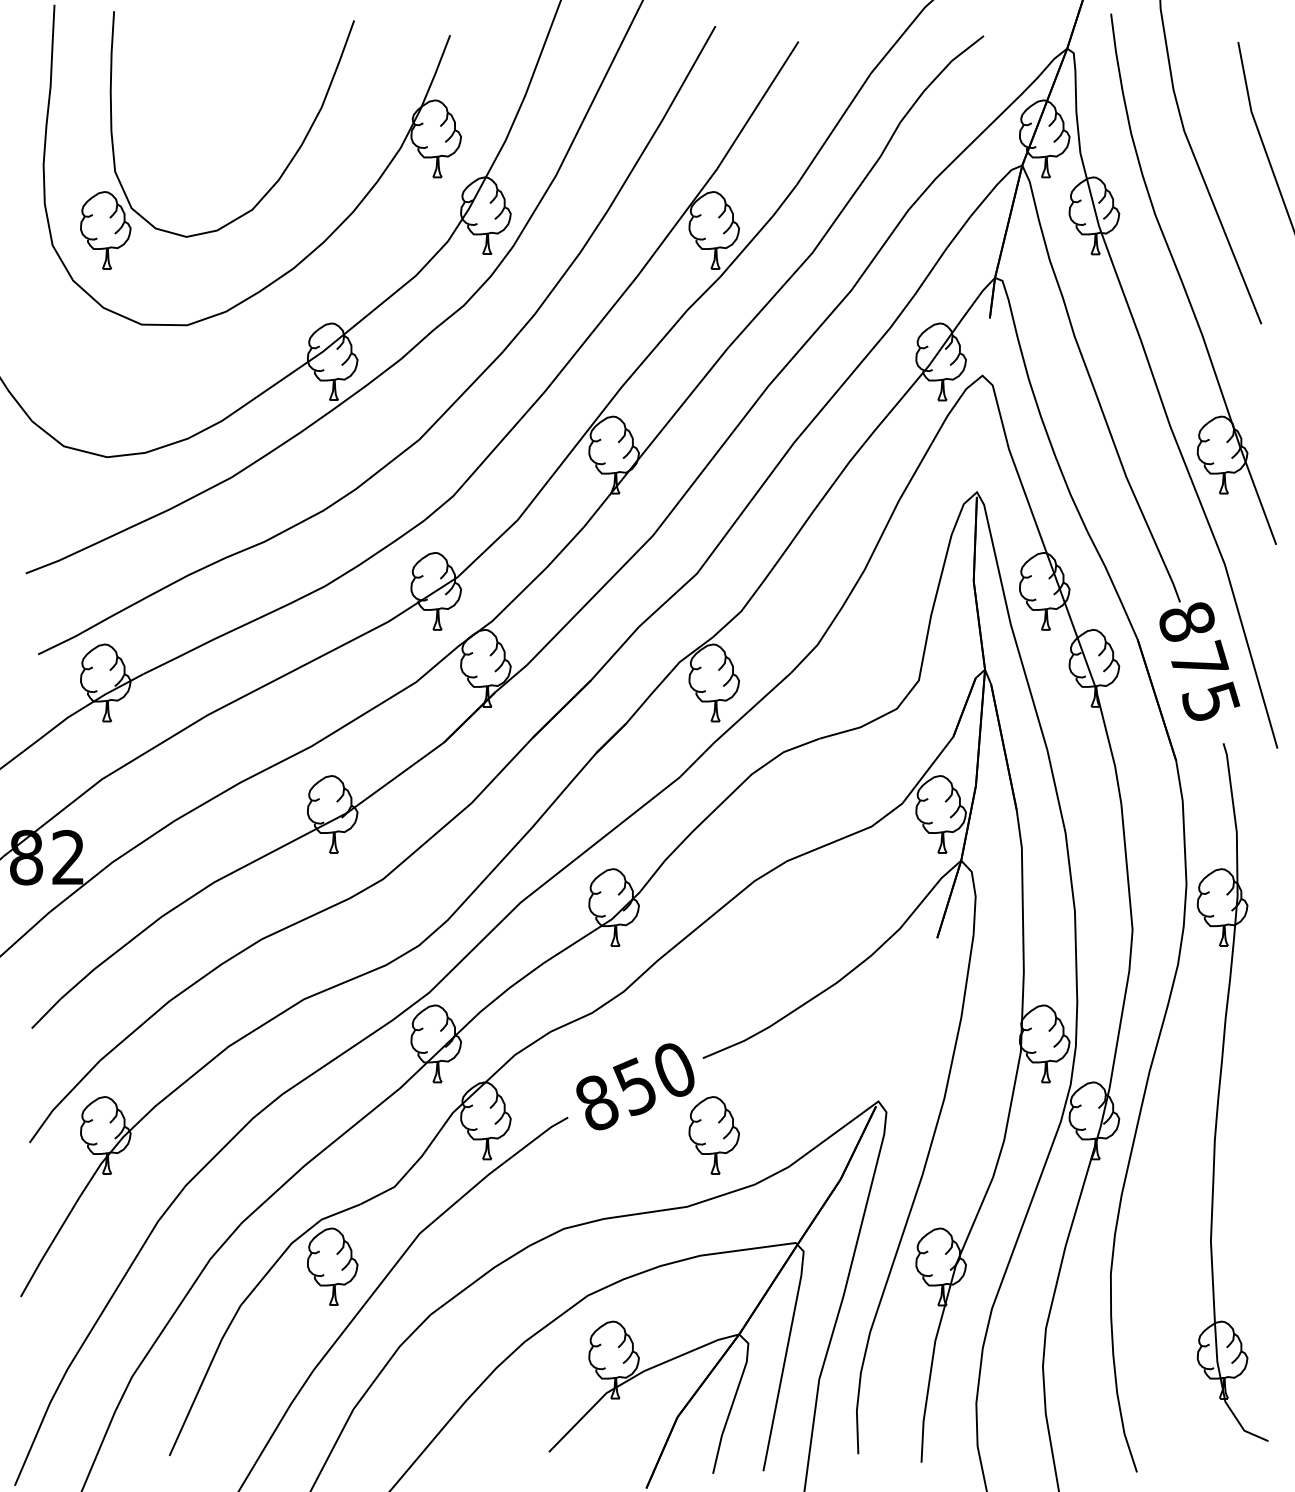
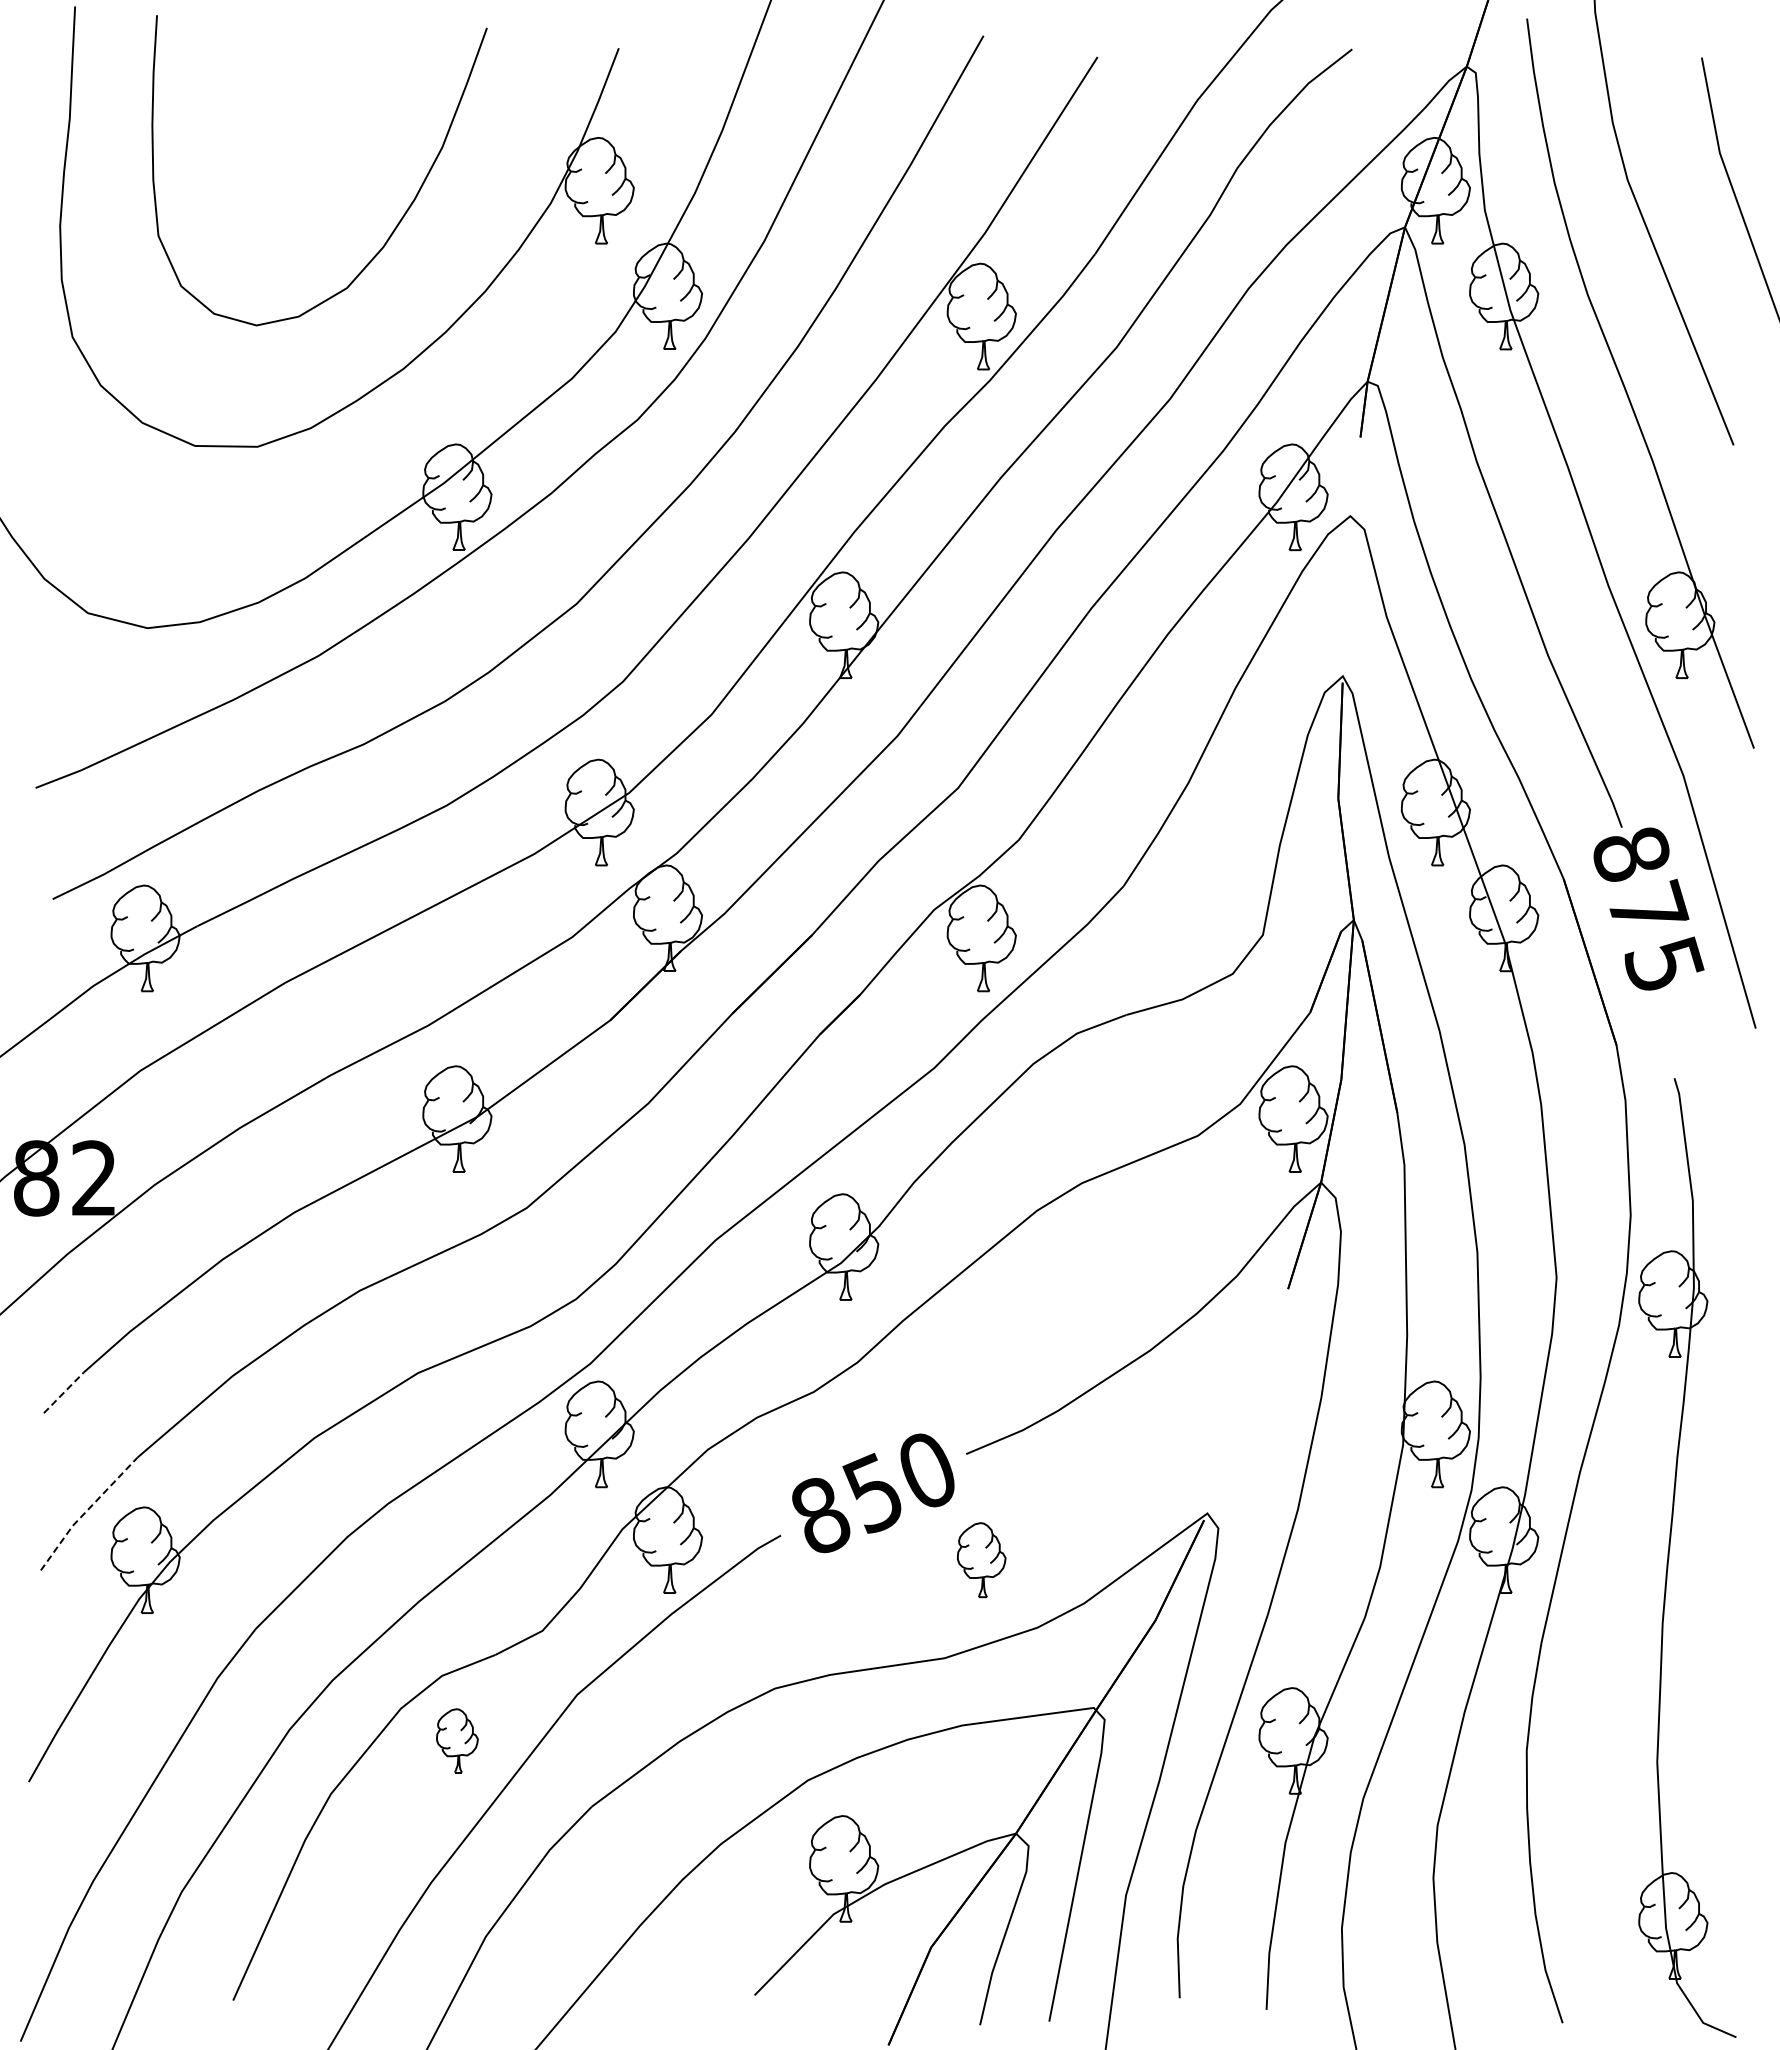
part: (105, 230) -> (145, 316), removed
line: (46, 1013) -> (63, 1392), solid -> dashed
part: (1219, 1092) -> (1669, 1557), moved
line: (62, 1100) -> (86, 1511), solid -> dashed
part: (714, 1134) -> (981, 1559), size x0.7
part: (332, 1266) -> (457, 1740), size x0.6

